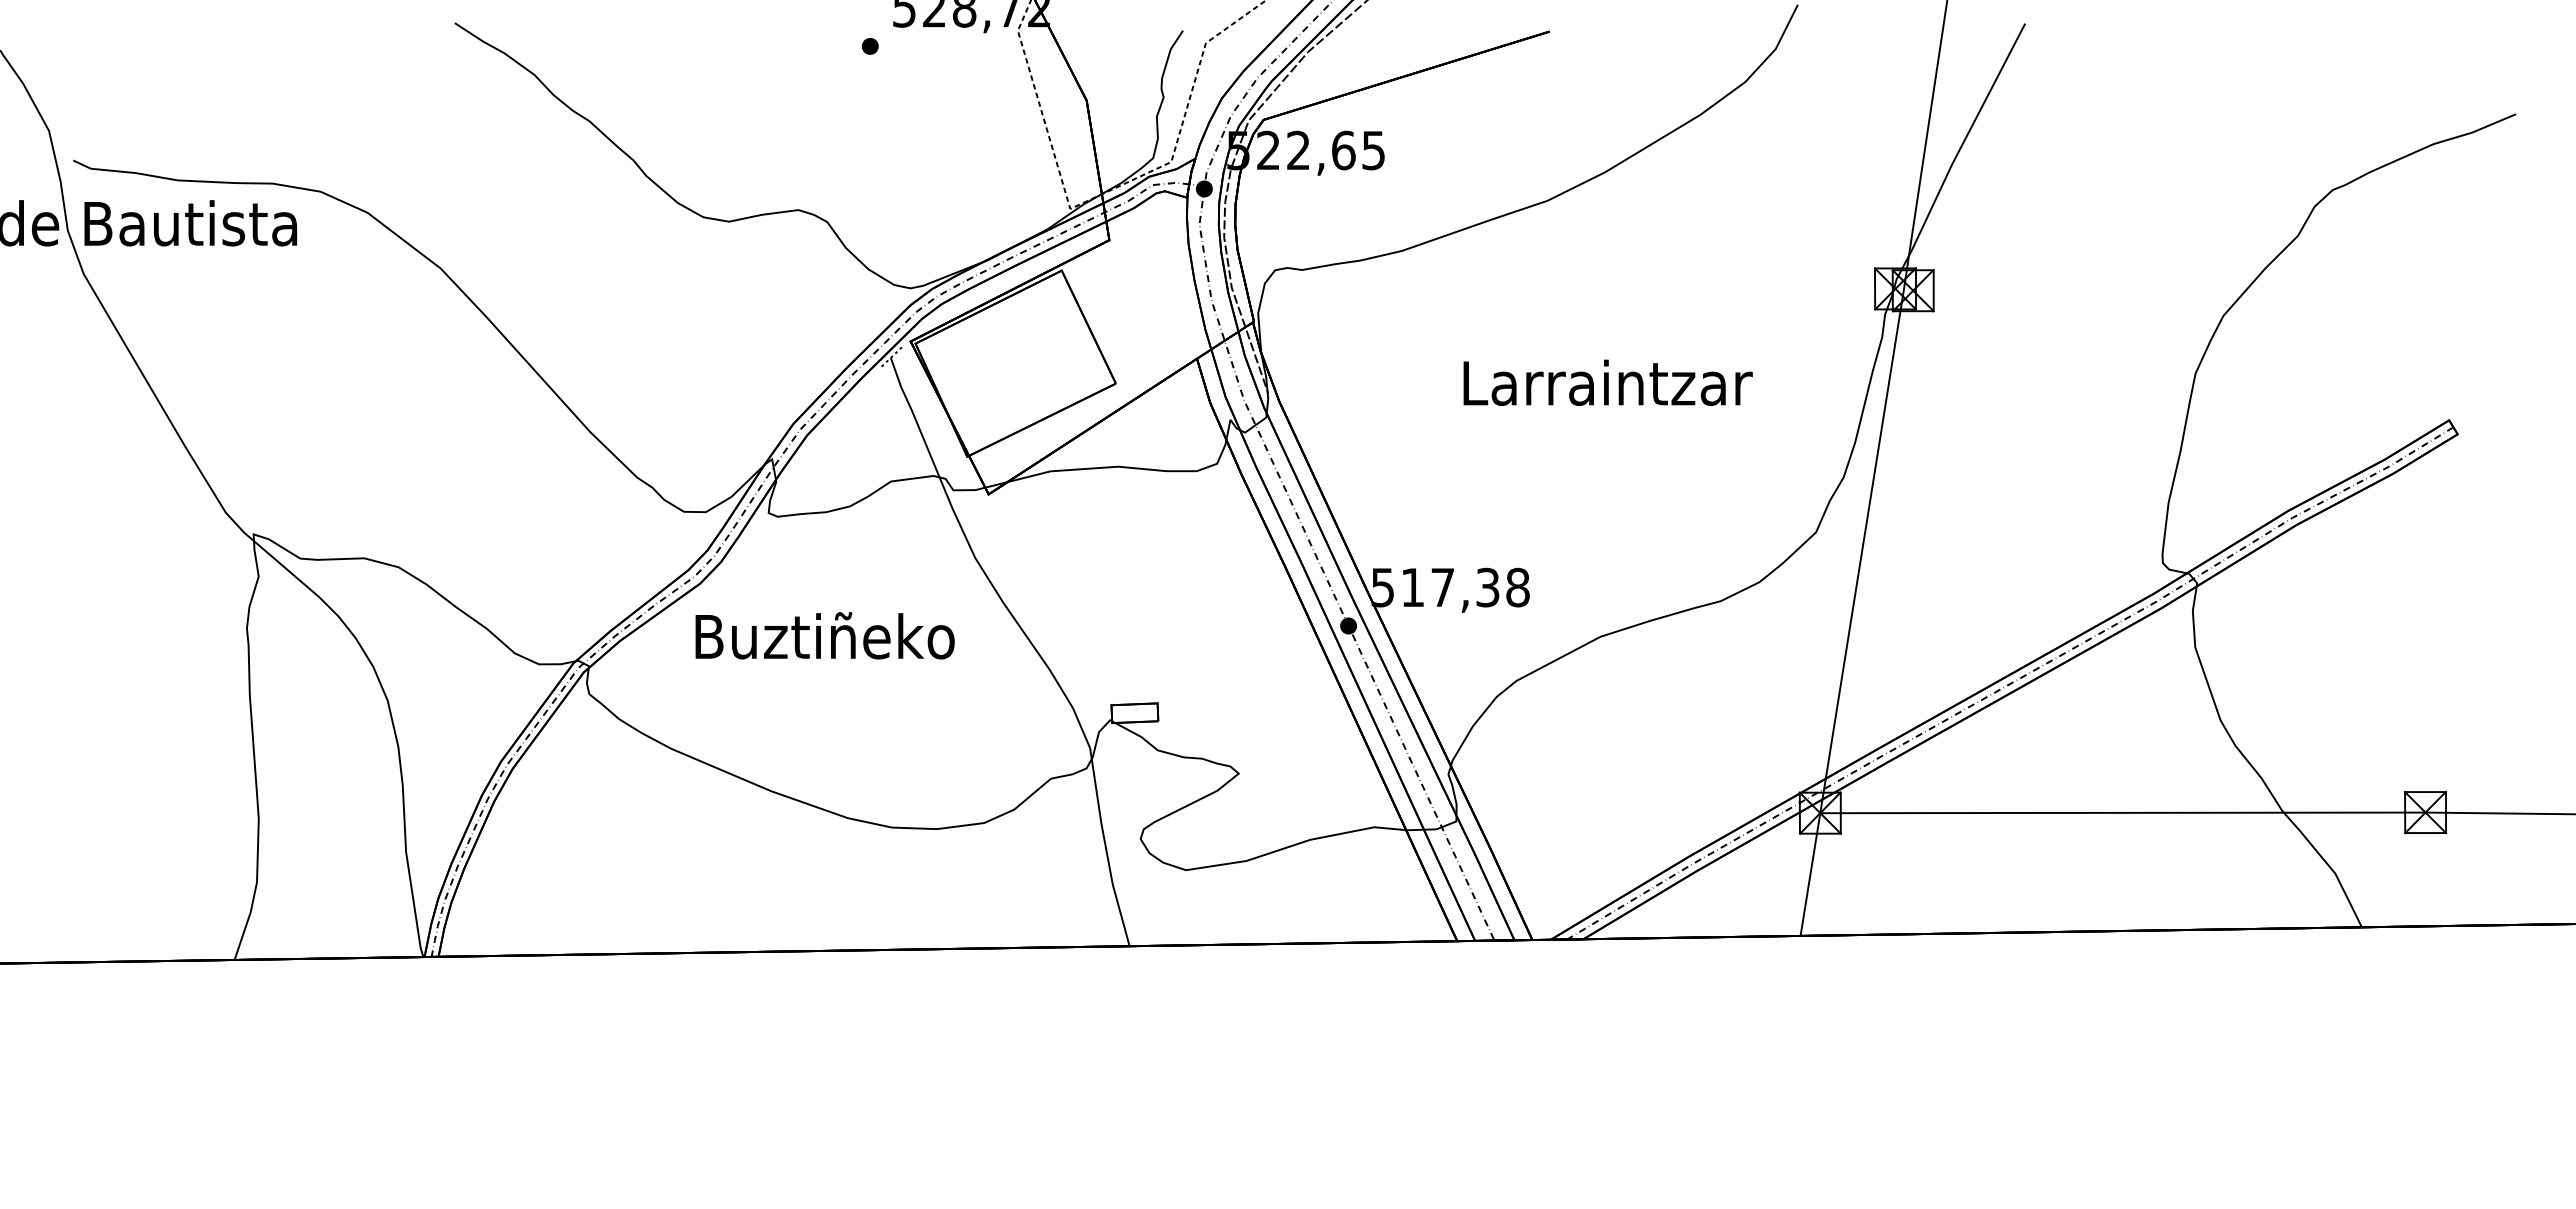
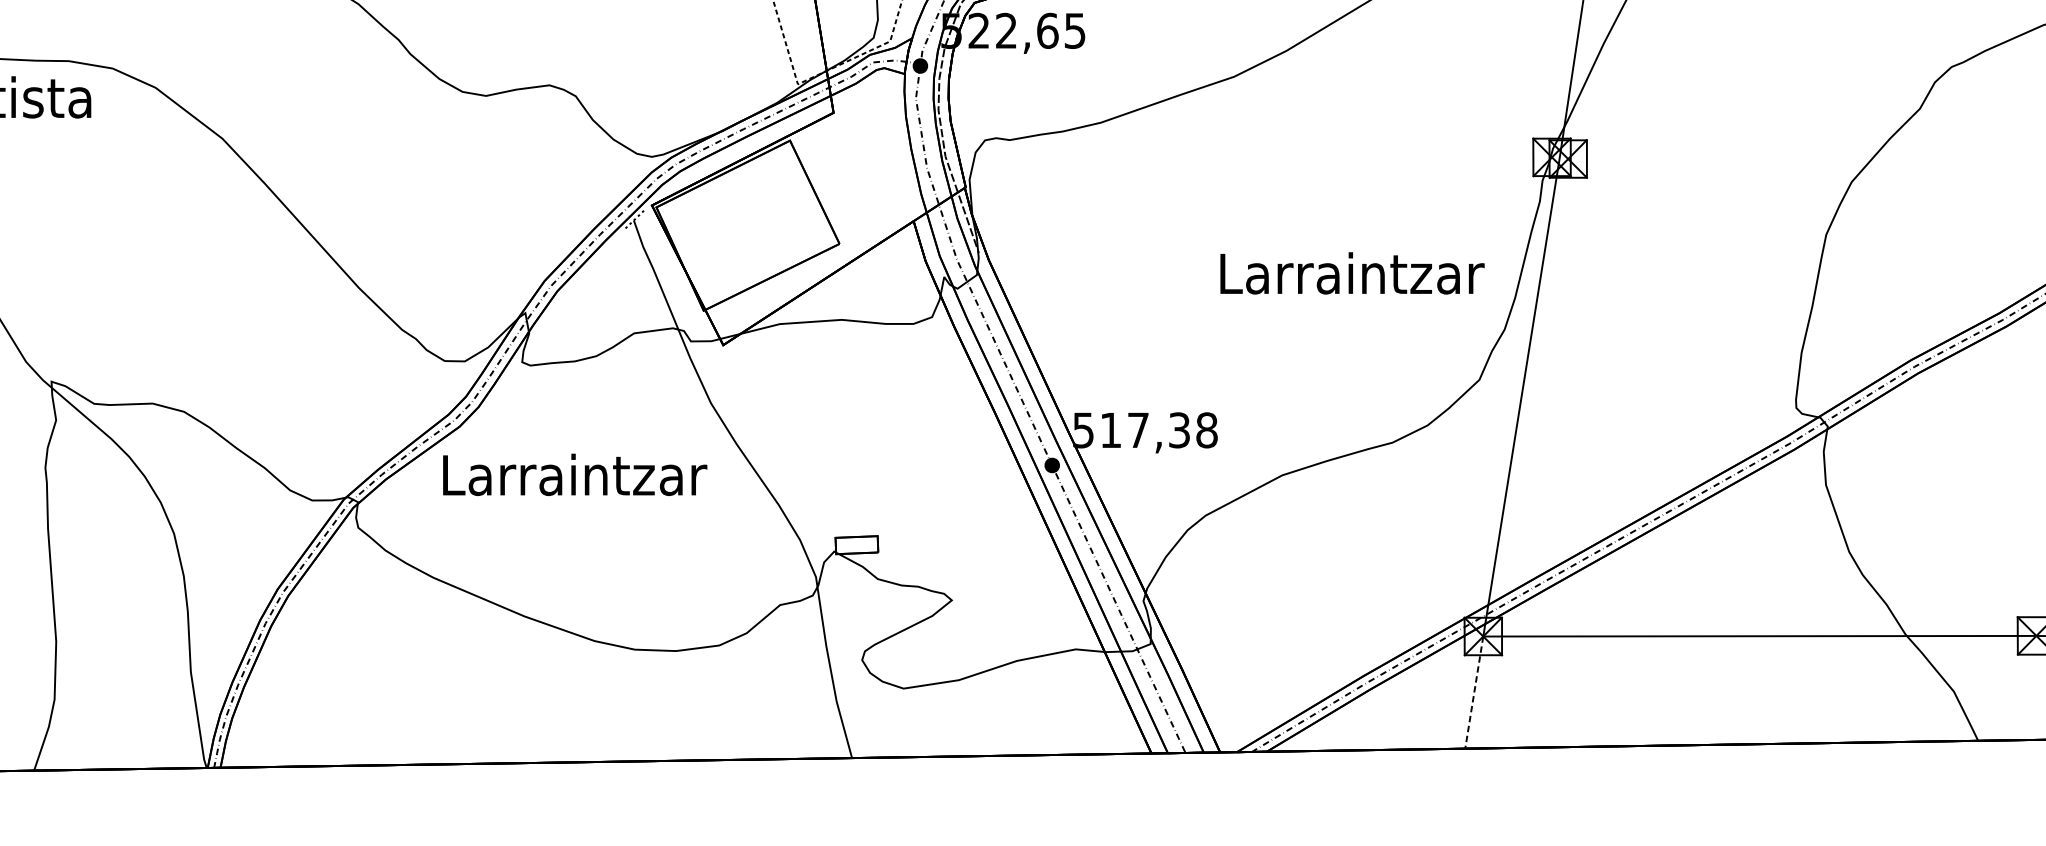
text: (1607, 382) -> (1351, 273), moved
text: (826, 635) -> (575, 474), Buztiñeko -> Larraintzar
line: (1810, 875) -> (1474, 693), solid -> dashed

